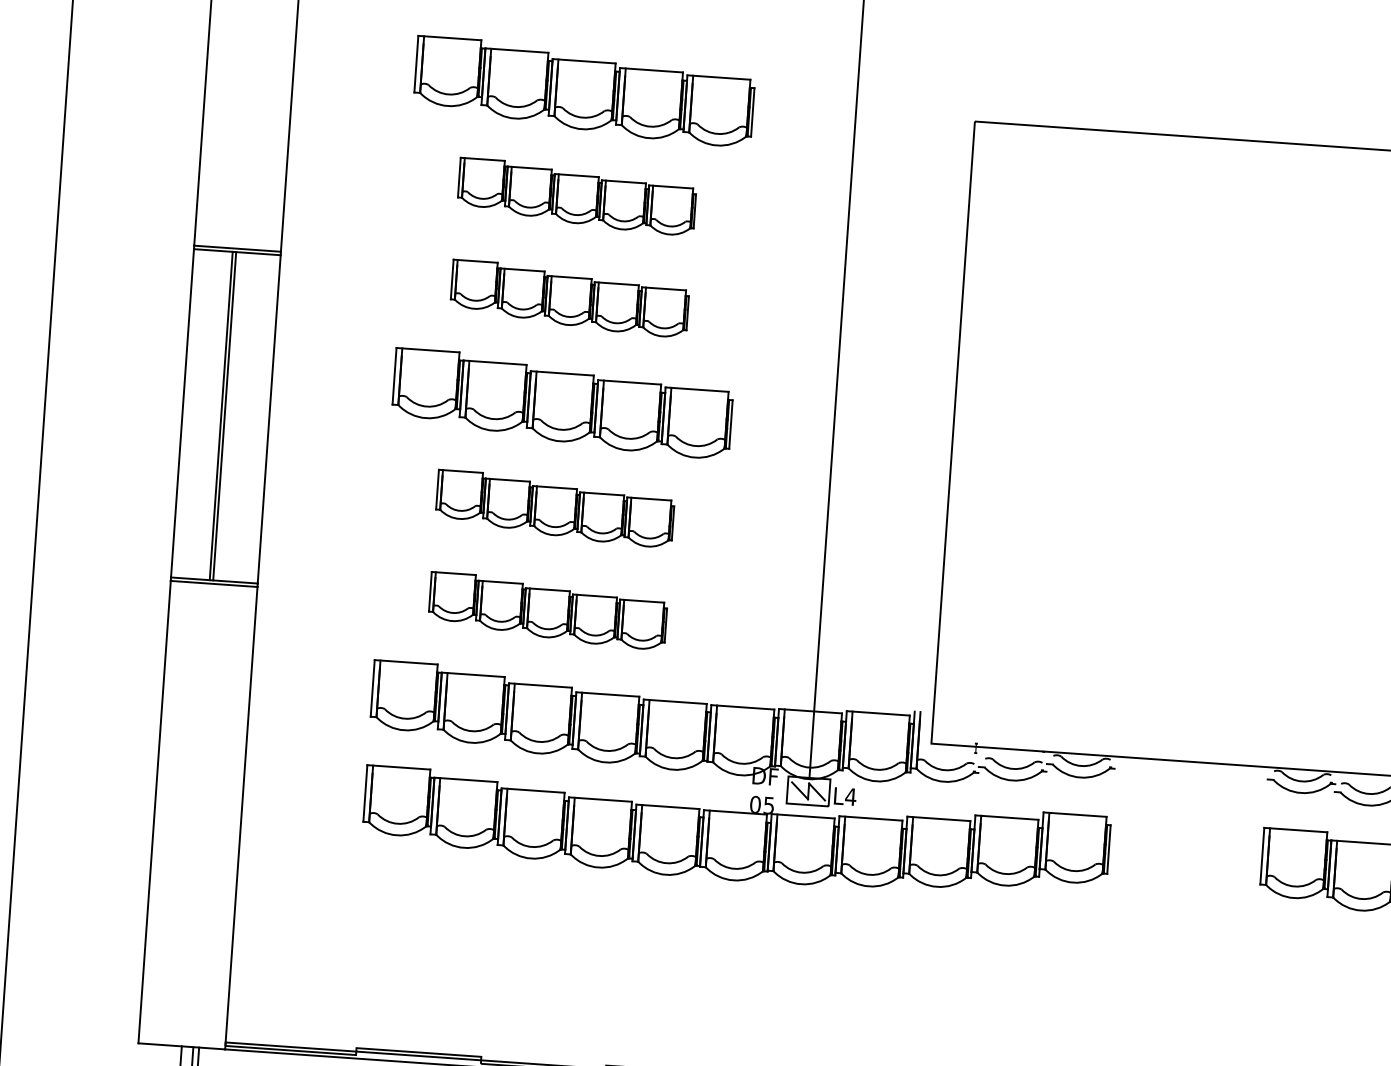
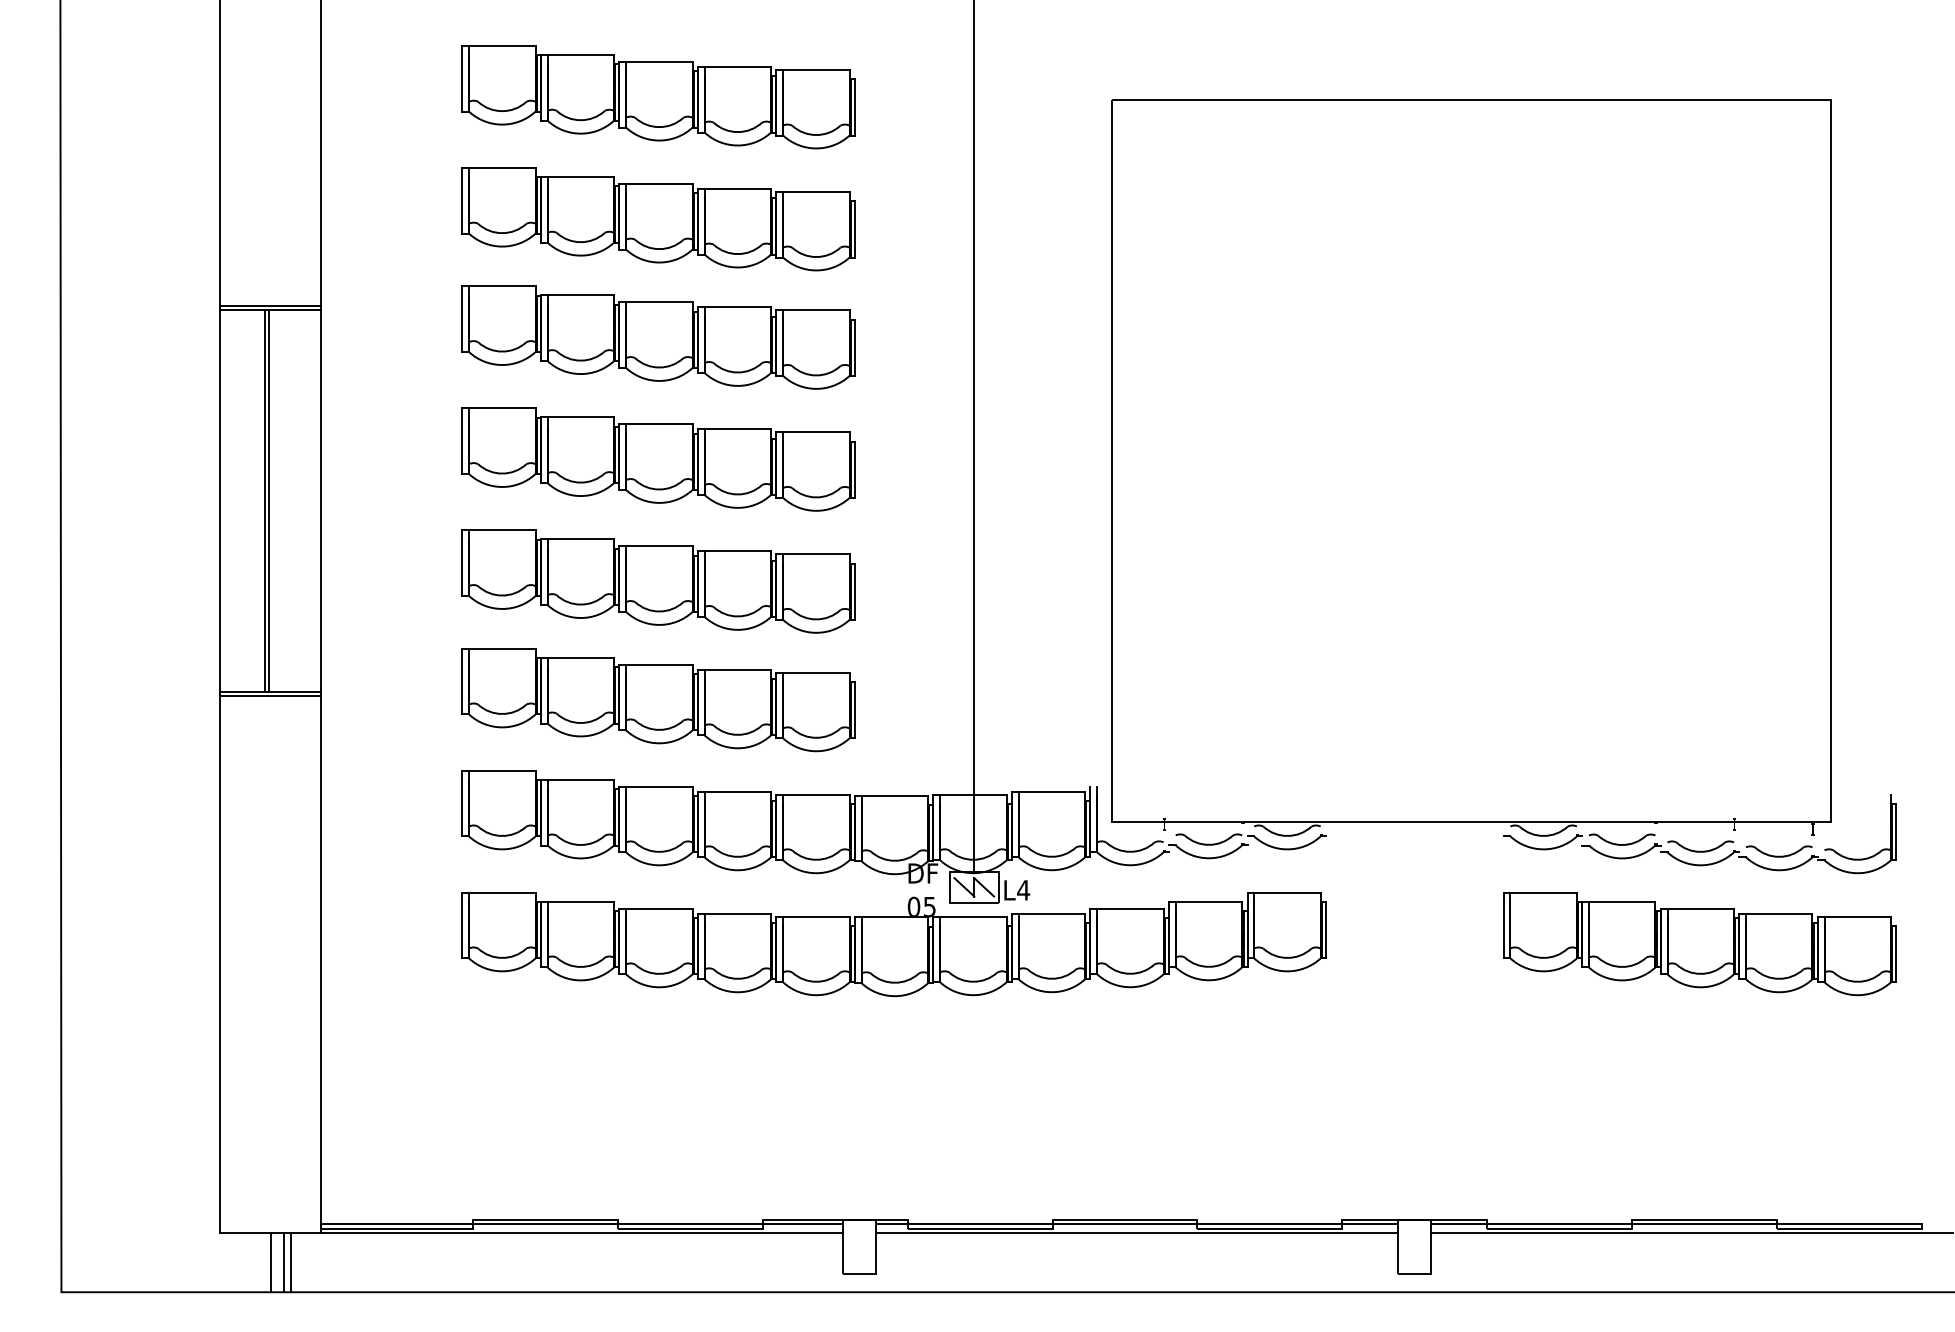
part: (576, 197) -> (658, 219), size x1.43
part: (569, 298) -> (658, 337), size x1.43
part: (555, 508) -> (658, 581), size x1.43
part: (547, 611) -> (658, 700), size x1.43

